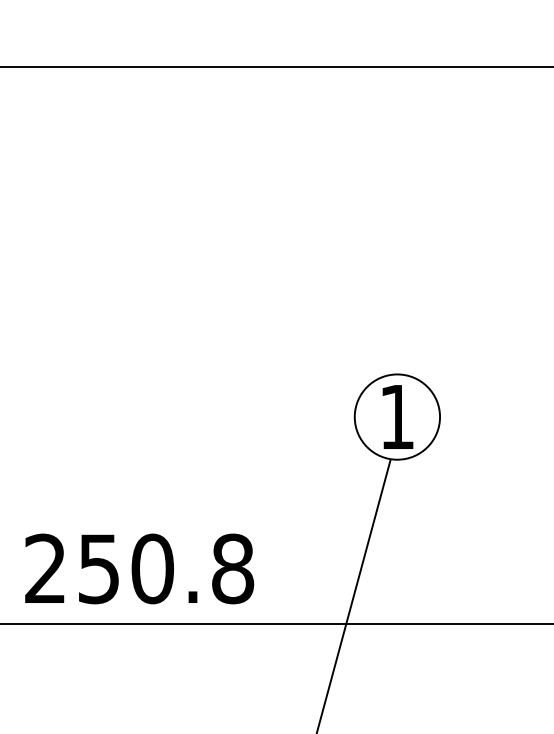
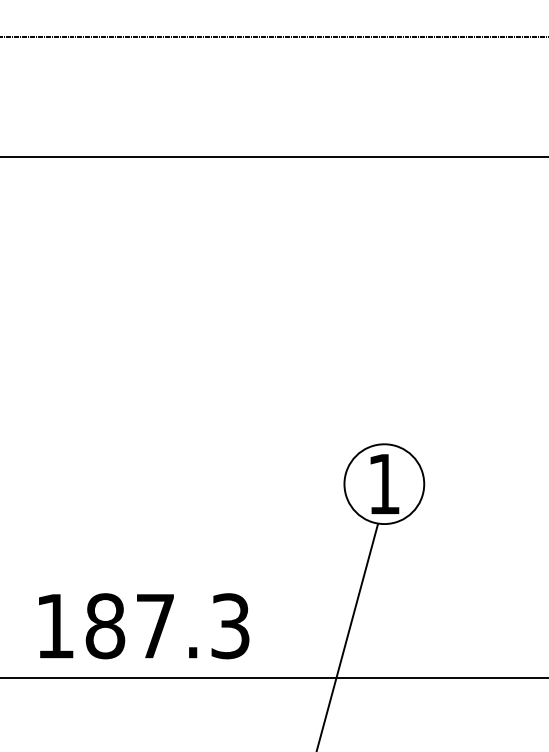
text: (139, 569) -> (143, 626), 250.8 -> 187.3

